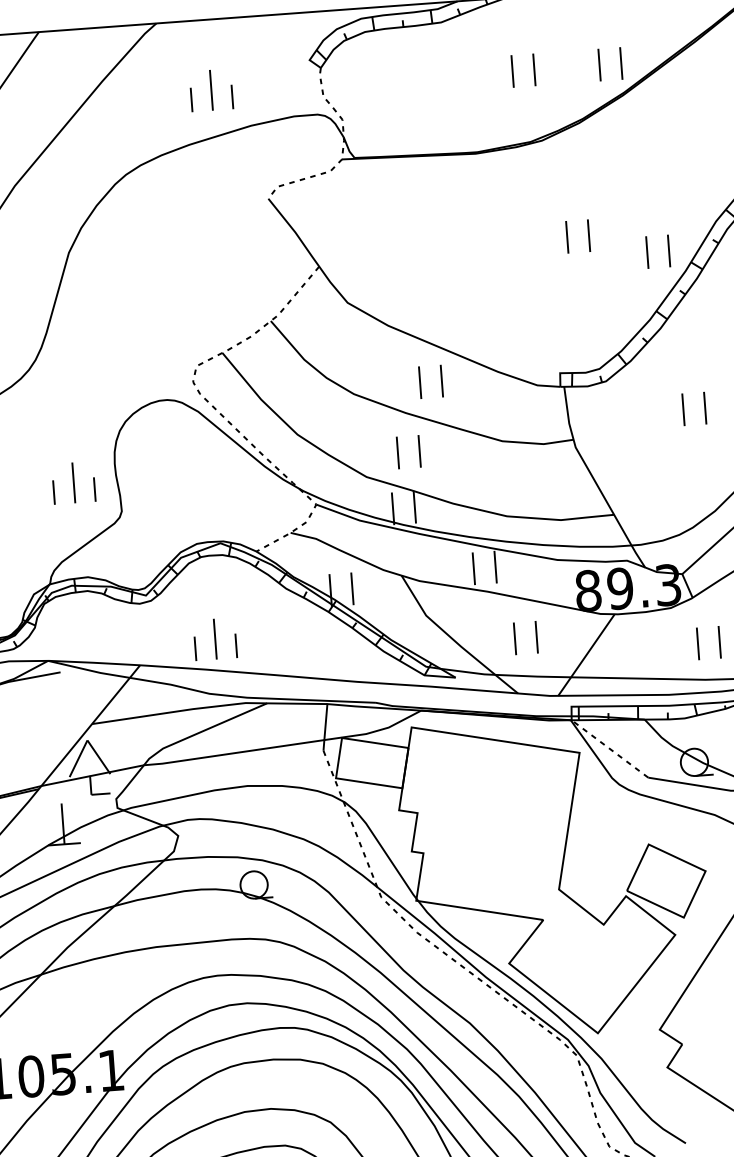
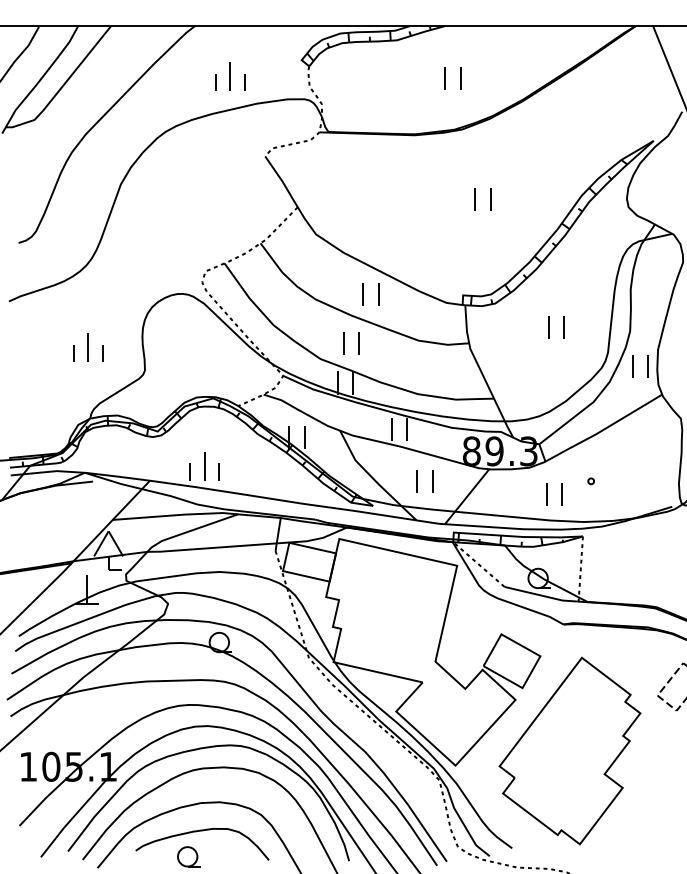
part: (600, 64) -> (507, 78), removed
part: (647, 252) -> (531, 214), removed
part: (73, 482) -> (88, 347), moved

